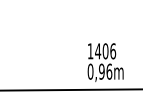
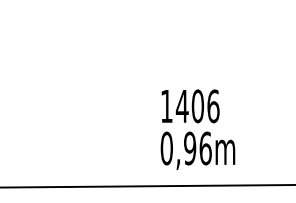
text: (105, 62) -> (197, 129), moved

